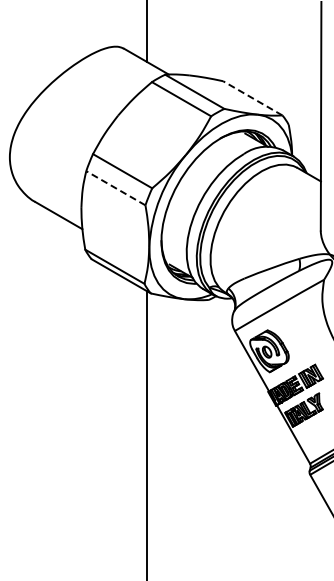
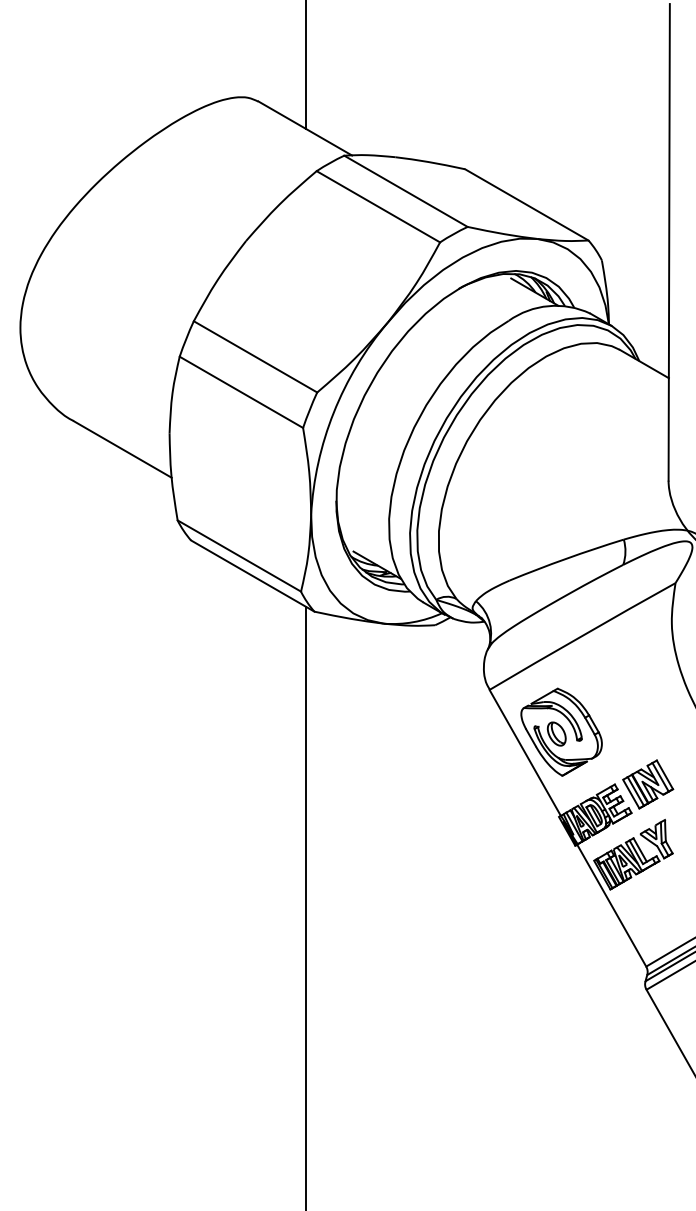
line: (252, 98) -> (526, 205), dashed -> solid
line: (115, 188) -> (240, 392), dashed -> solid

